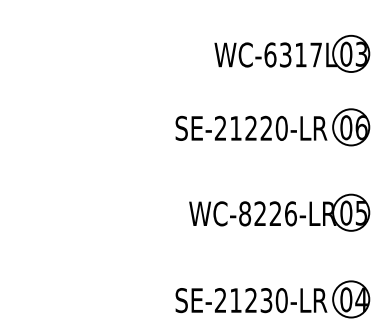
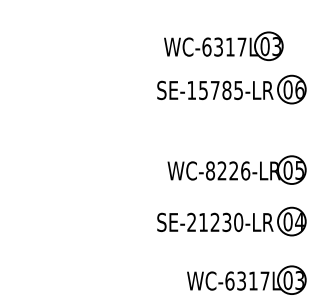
part: (292, 52) -> (223, 45), moved
text: (251, 128) -> (215, 90), SE-21220-LR -> SE-15785-LR
part: (278, 211) -> (236, 169), moved

